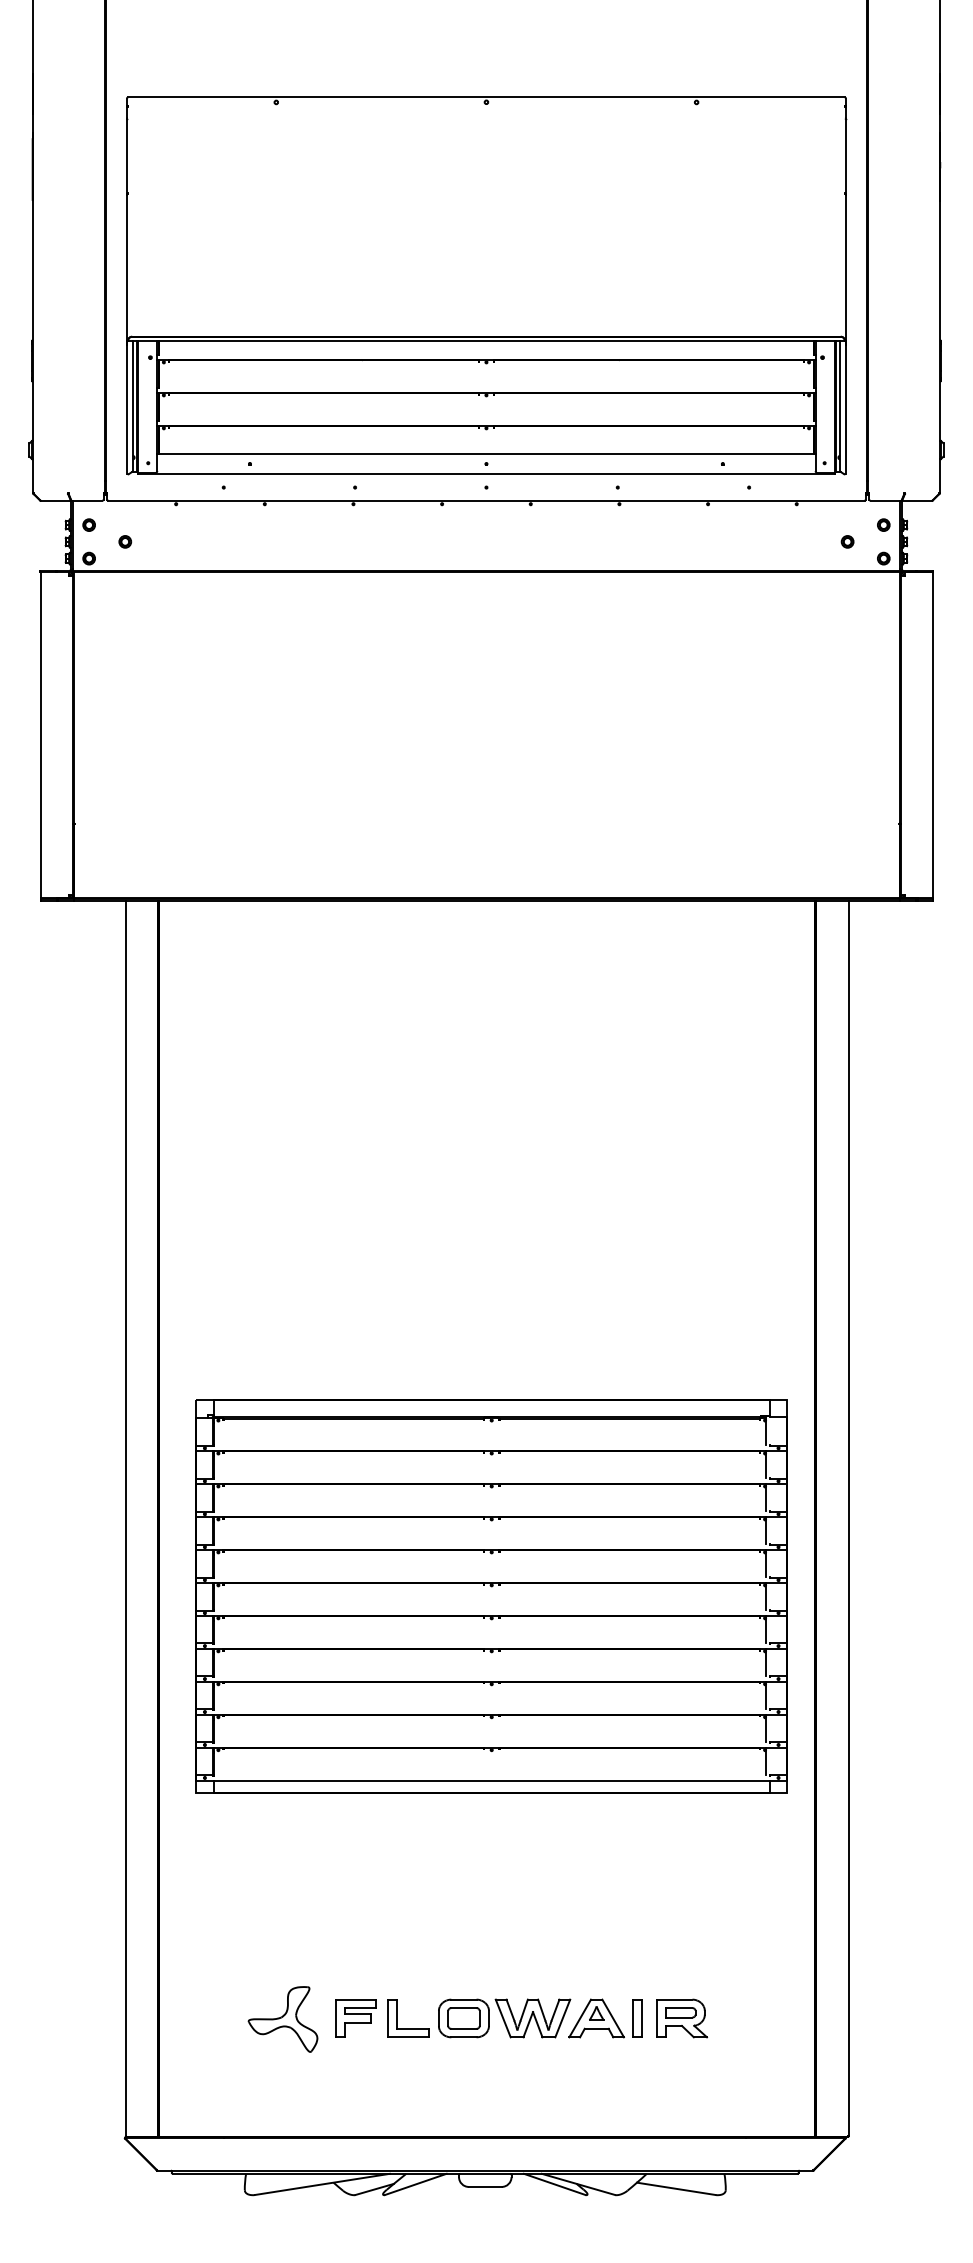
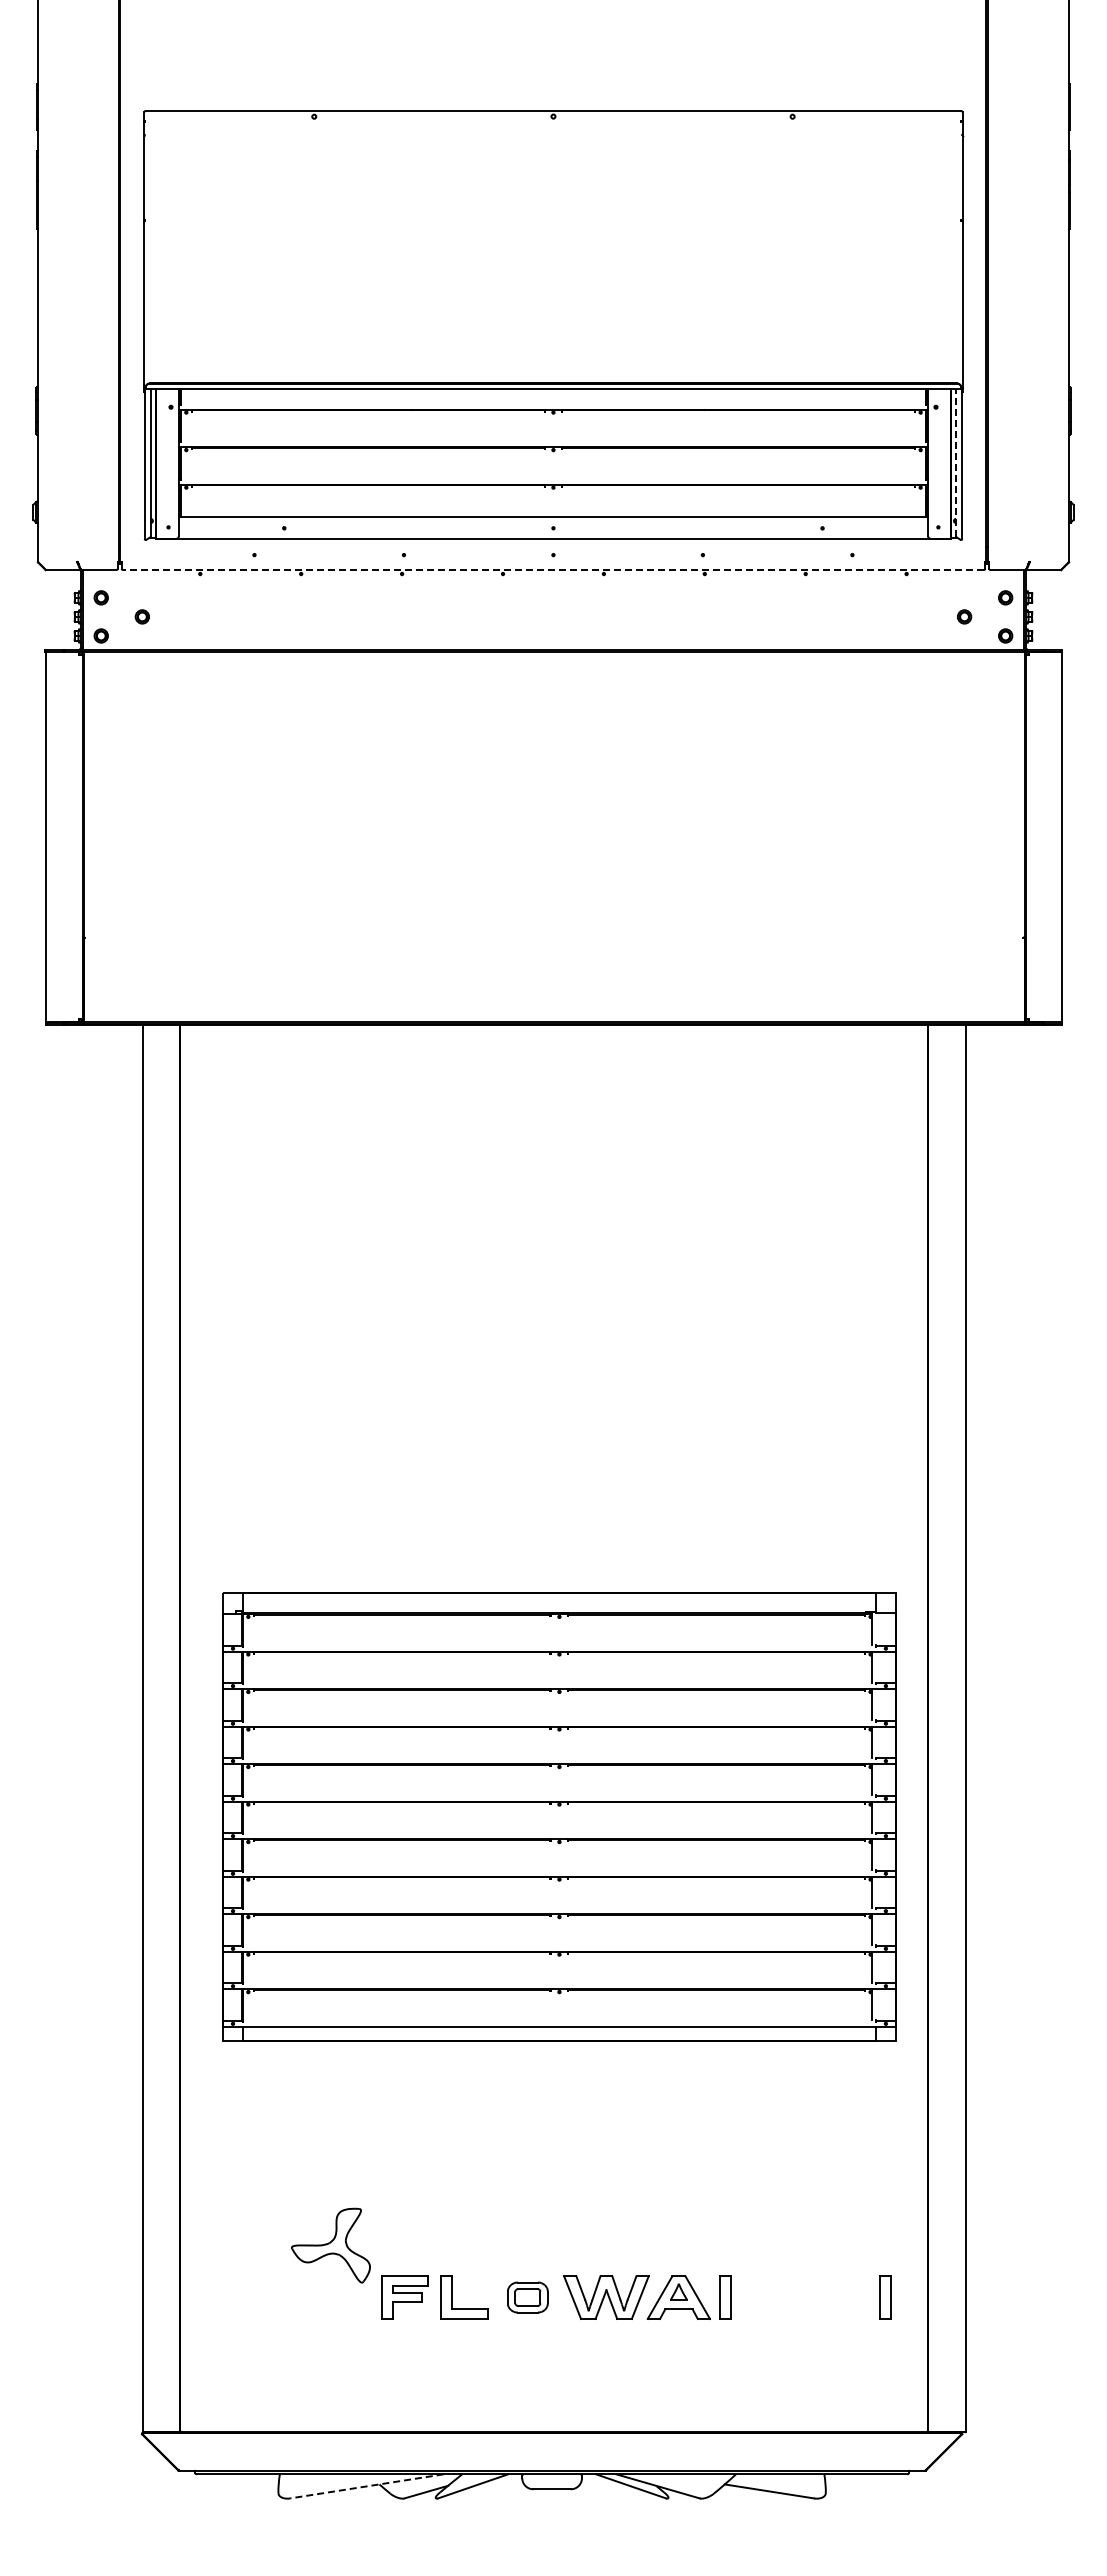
line: (840, 406) -> (956, 462), solid -> dashed
line: (485, 500) -> (552, 569), solid -> dashed
part: (463, 2018) -> (527, 2297), size x0.7
part: (682, 2018) -> (776, 2297), removed
part: (778, 2018) -> (885, 2297), added
part: (282, 2019) -> (330, 2245), moved
line: (322, 2184) -> (366, 2486), solid -> dashed

